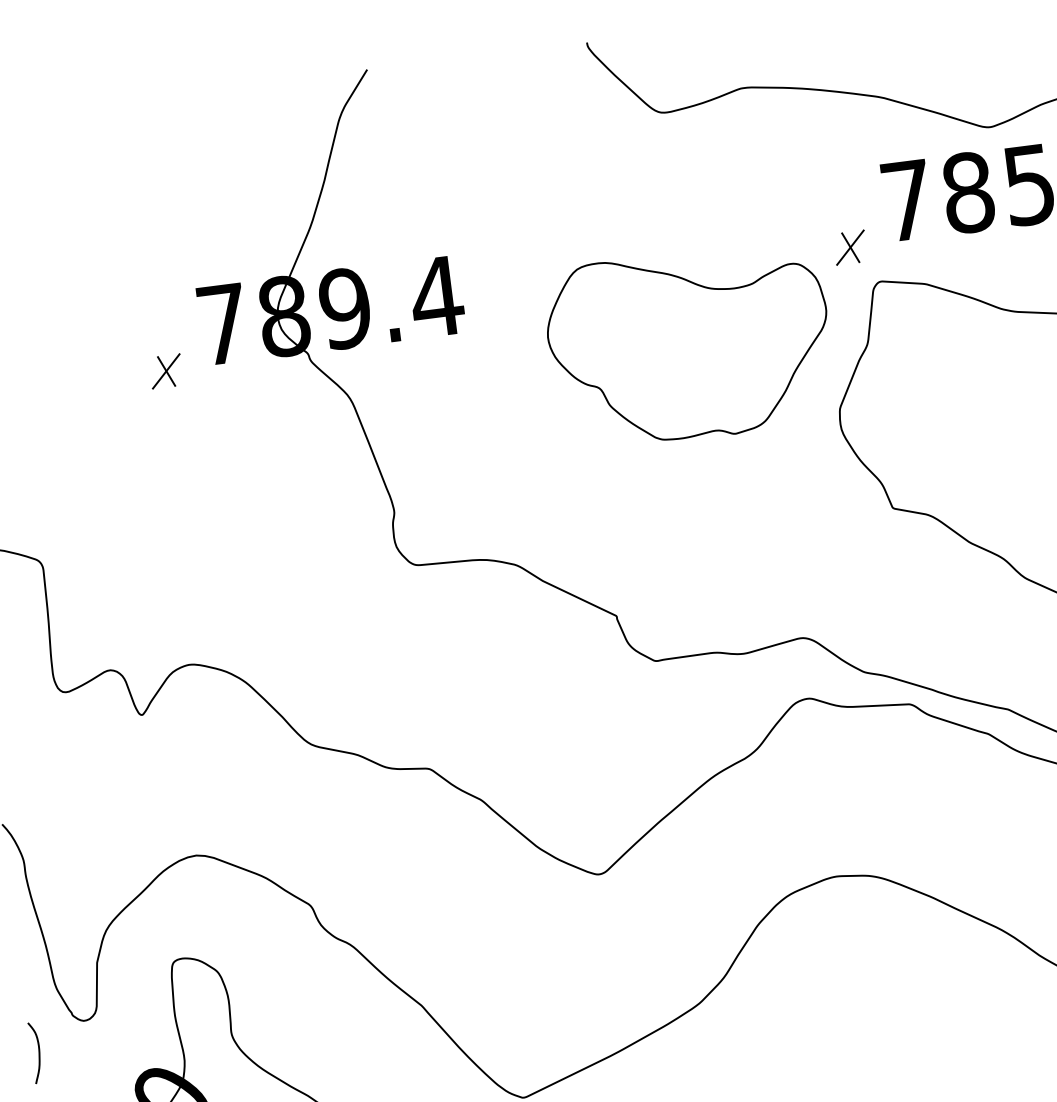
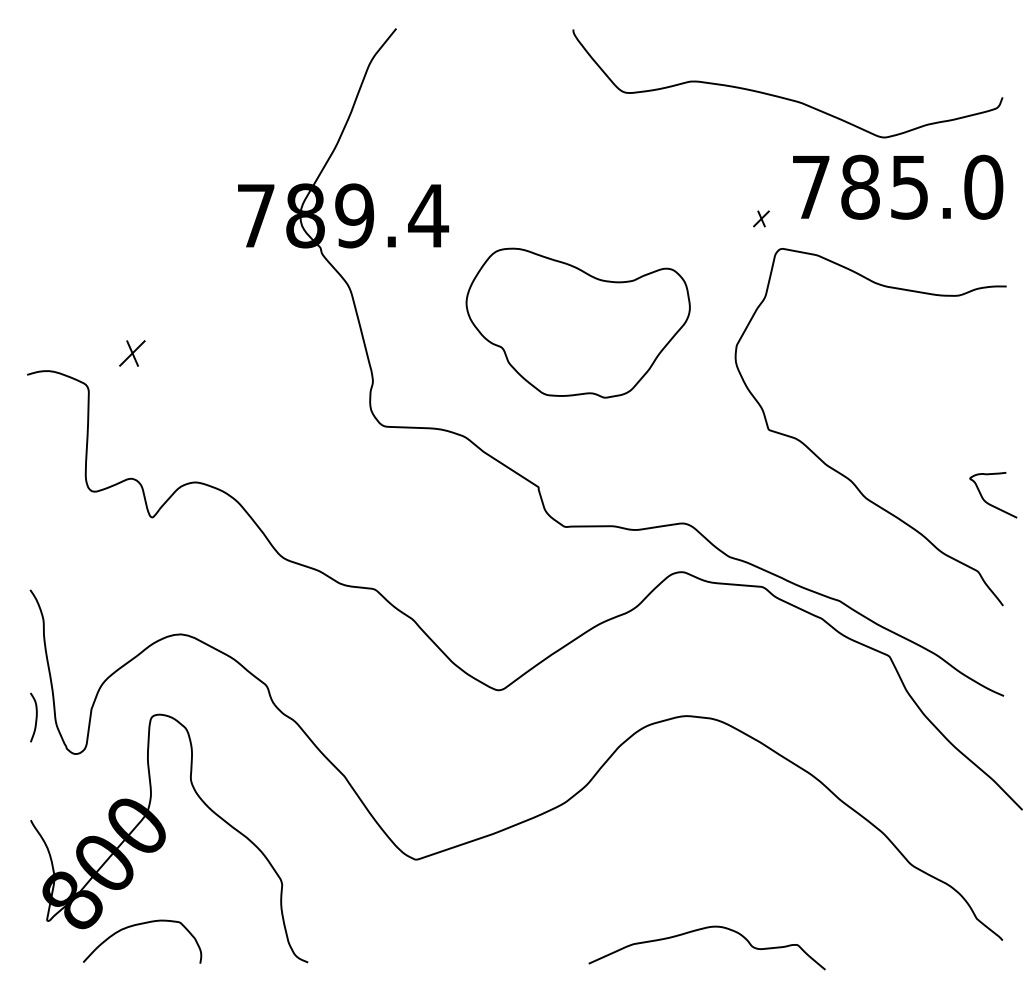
part: (850, 247) -> (761, 218), size x0.6
part: (688, 344) -> (577, 322), moved
part: (166, 371) -> (132, 353), moved
curve: (37, 1052) -> (35, 717), moved

